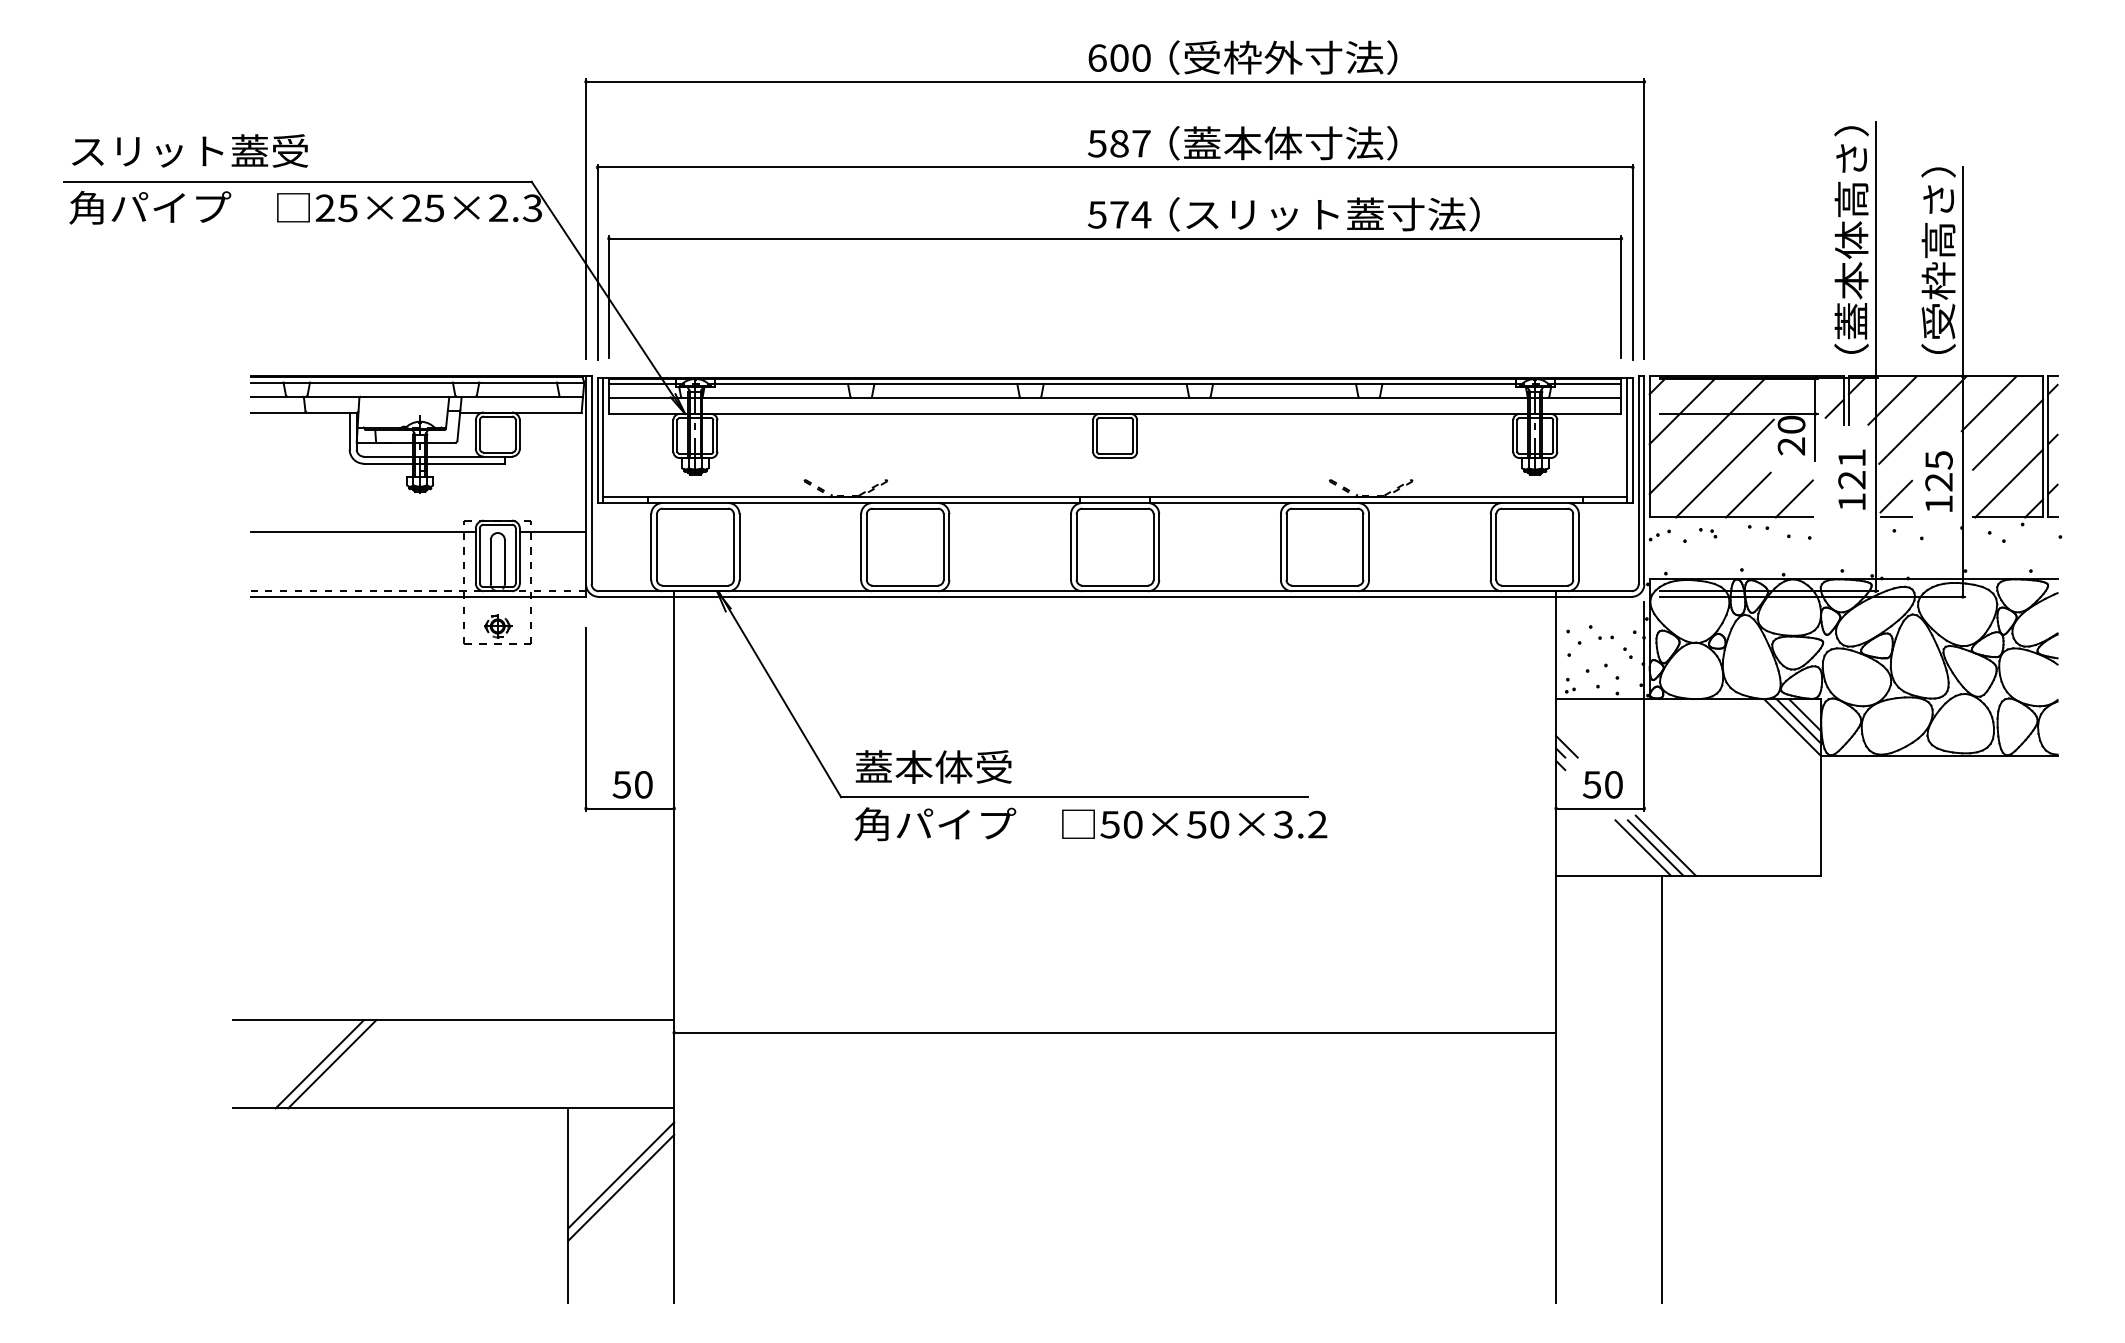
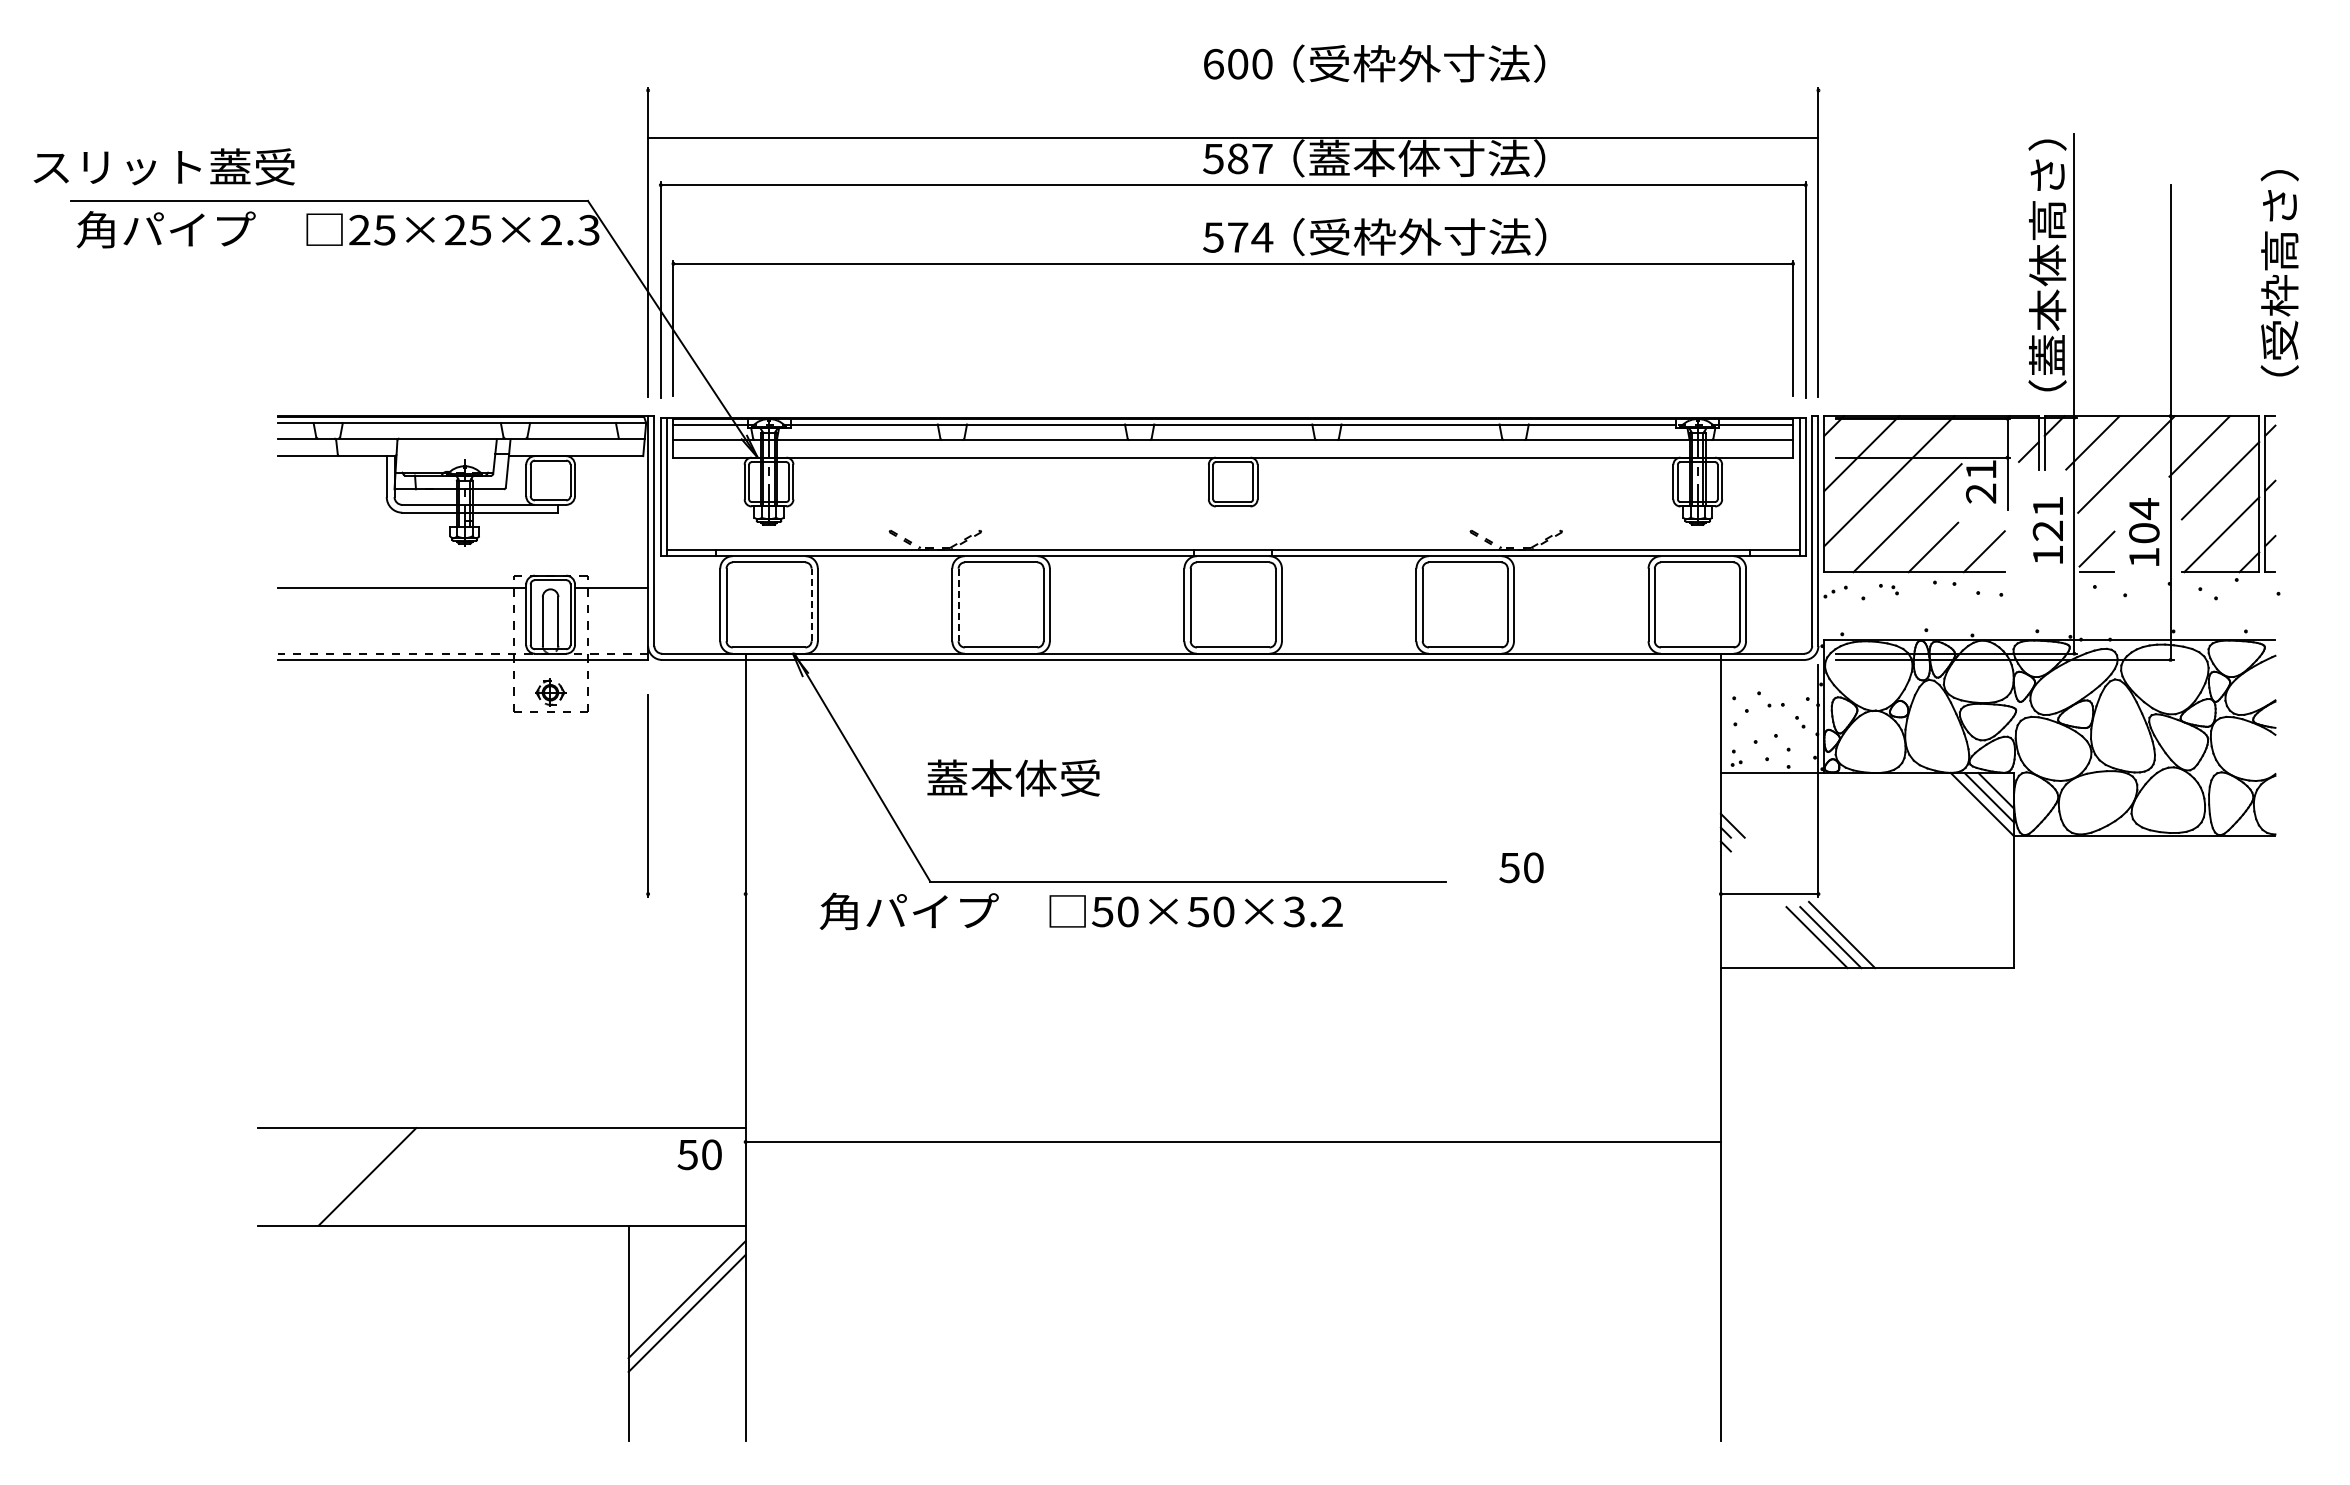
line: (1115, 81) -> (1233, 138), moved
text: (189, 150) -> (163, 166), moved
text: (1332, 213) -> (1473, 236), （スリット蓋寸法） -> （受枠外寸法）
text: (1938, 260) -> (2279, 273), moved
text: (1791, 424) -> (1981, 469), 20 -> 21
text: (1939, 470) -> (2144, 520), 125 -> 104
line: (733, 546) -> (811, 604), solid -> dashed
line: (866, 547) -> (958, 605), solid -> dashed
text: (933, 766) -> (1013, 777), moved
text: (632, 784) -> (699, 1154), moved
text: (1602, 784) -> (1521, 867), moved
line: (629, 808) -> (696, 894), removed
text: (1090, 824) -> (1080, 911), moved
line: (319, 1063) -> (353, 1176), removed
line: (1661, 1089) -> (1837, 1204), removed

